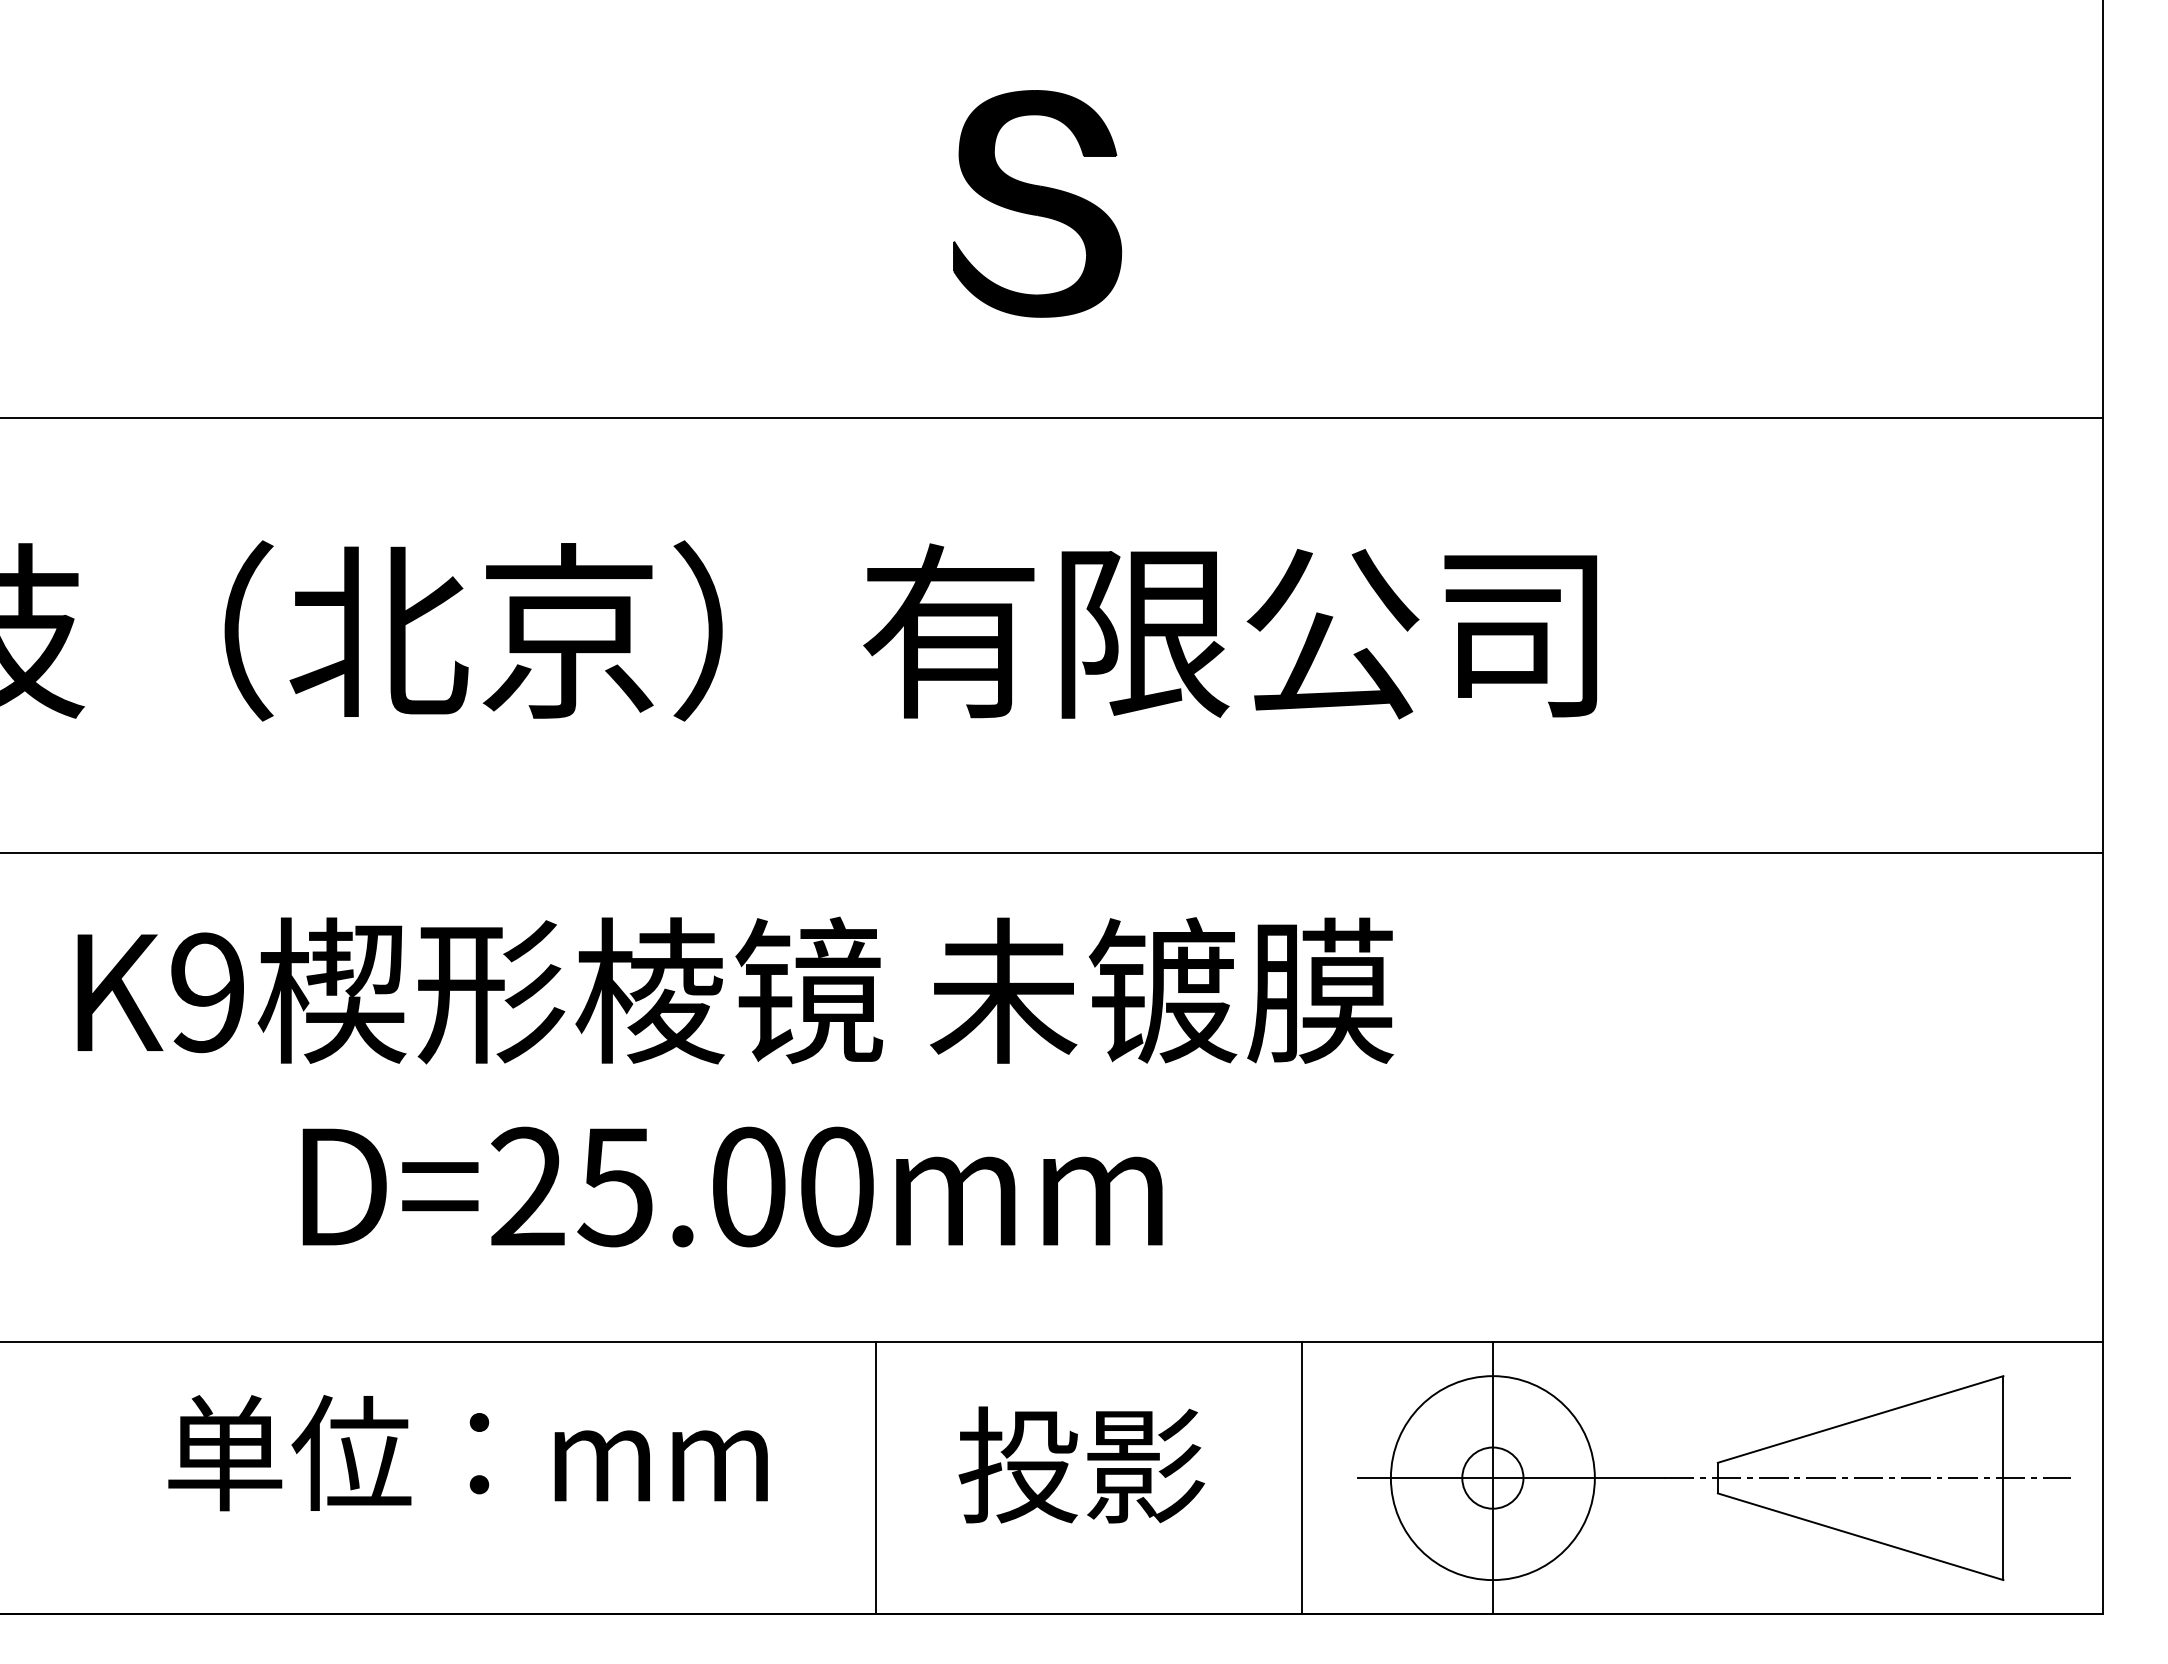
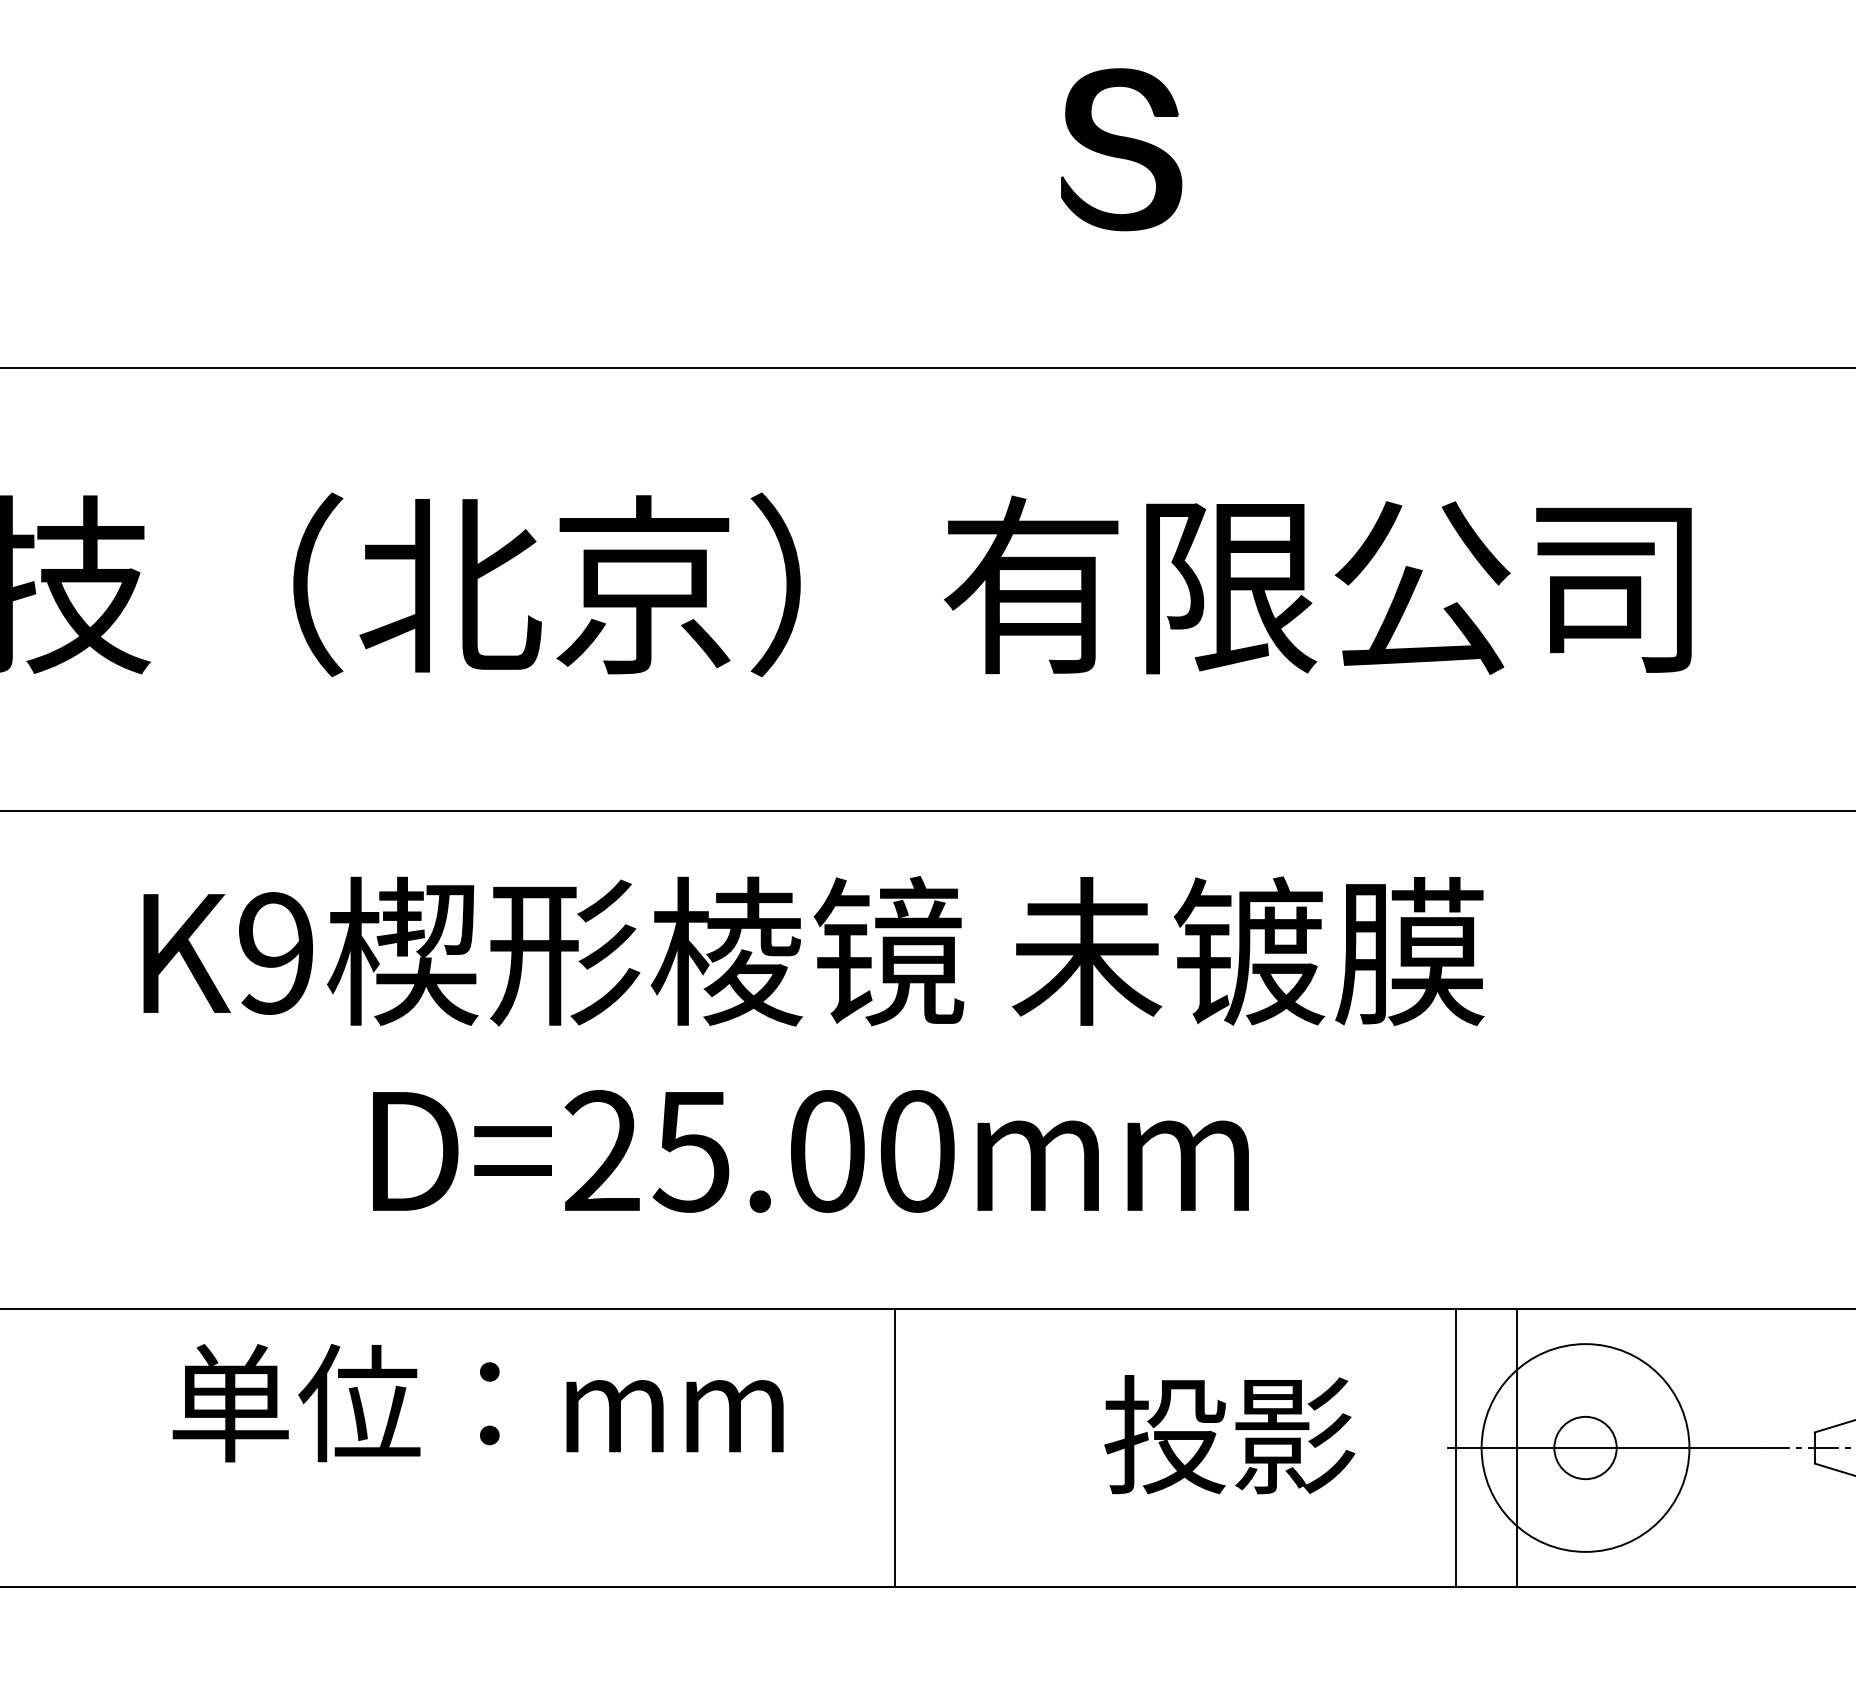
part: (1037, 203) -> (1121, 149), size x0.7
text: (467, 1453) -> (477, 1403), moved
text: (1081, 1464) -> (1229, 1434), moved
line: (876, 1477) -> (895, 1447), moved
line: (1301, 1477) -> (1455, 1447), moved
line: (1492, 1477) -> (1516, 1447), moved

